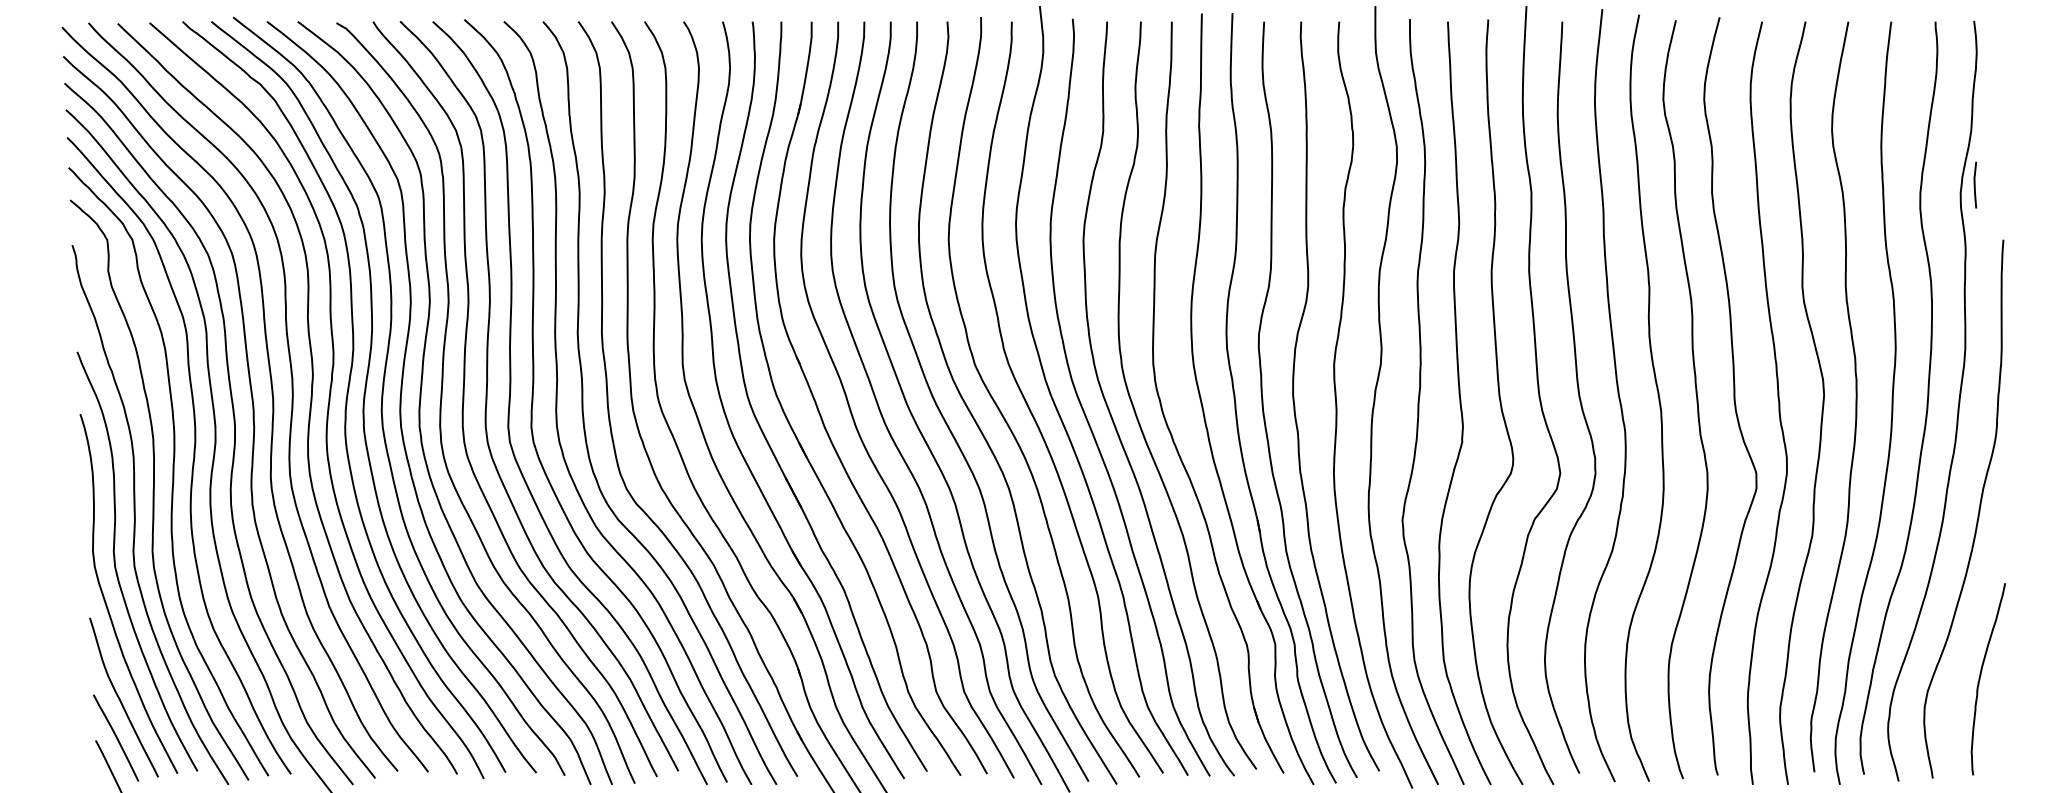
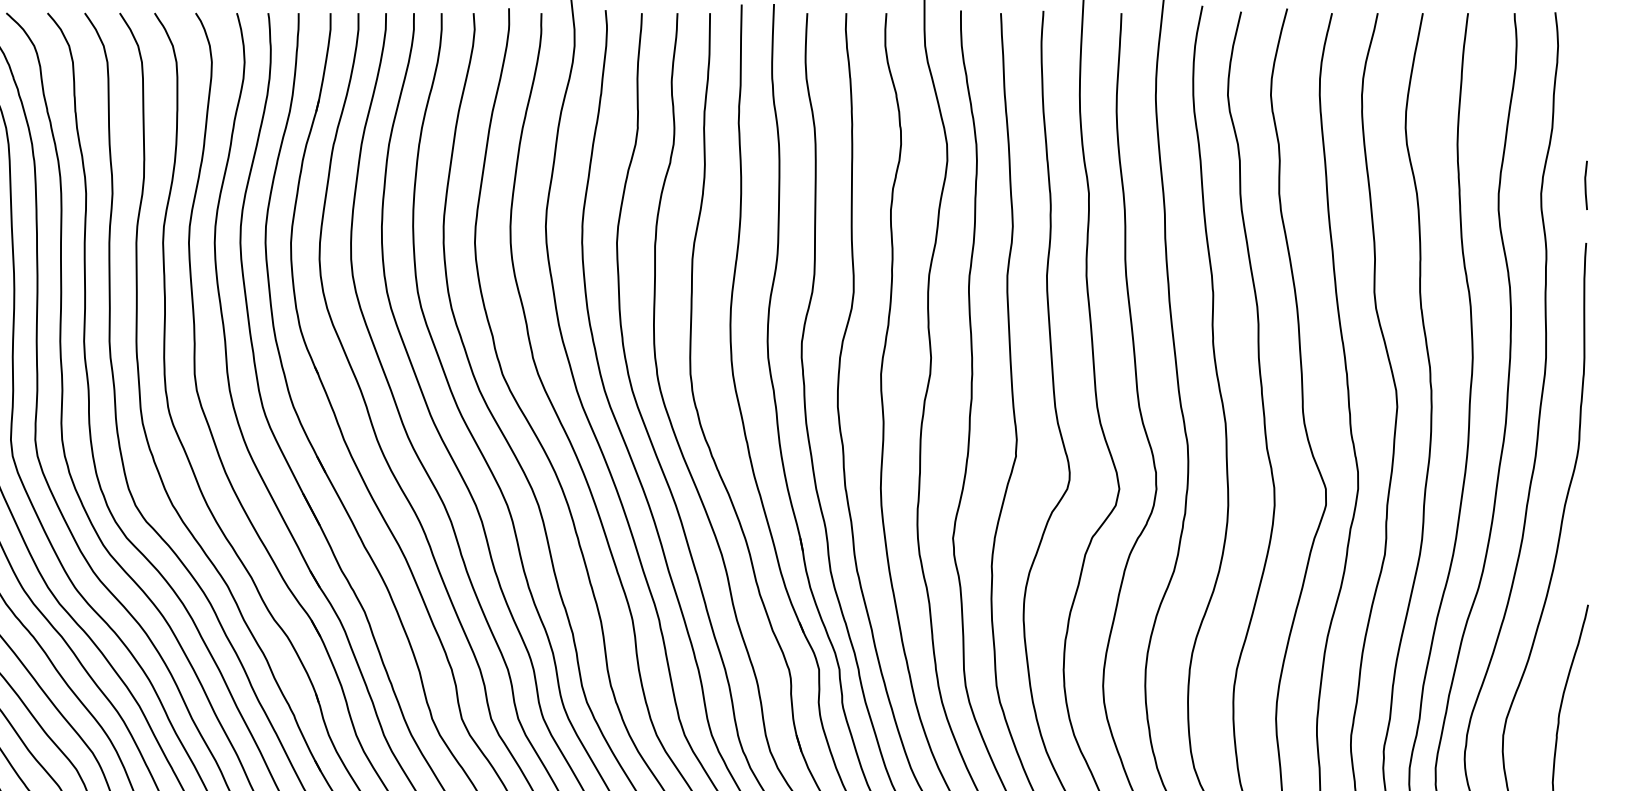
curve: (1975, 184) -> (1586, 184), moved

